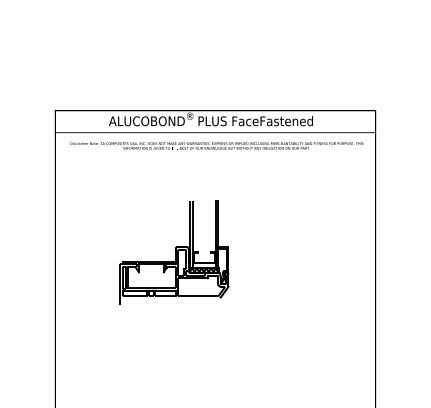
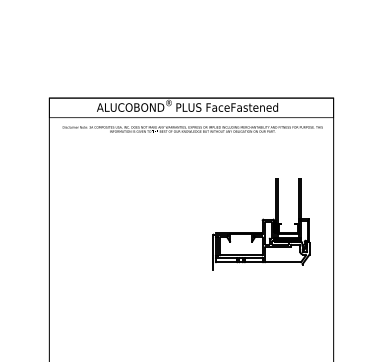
part: (174, 252) -> (261, 224), moved

